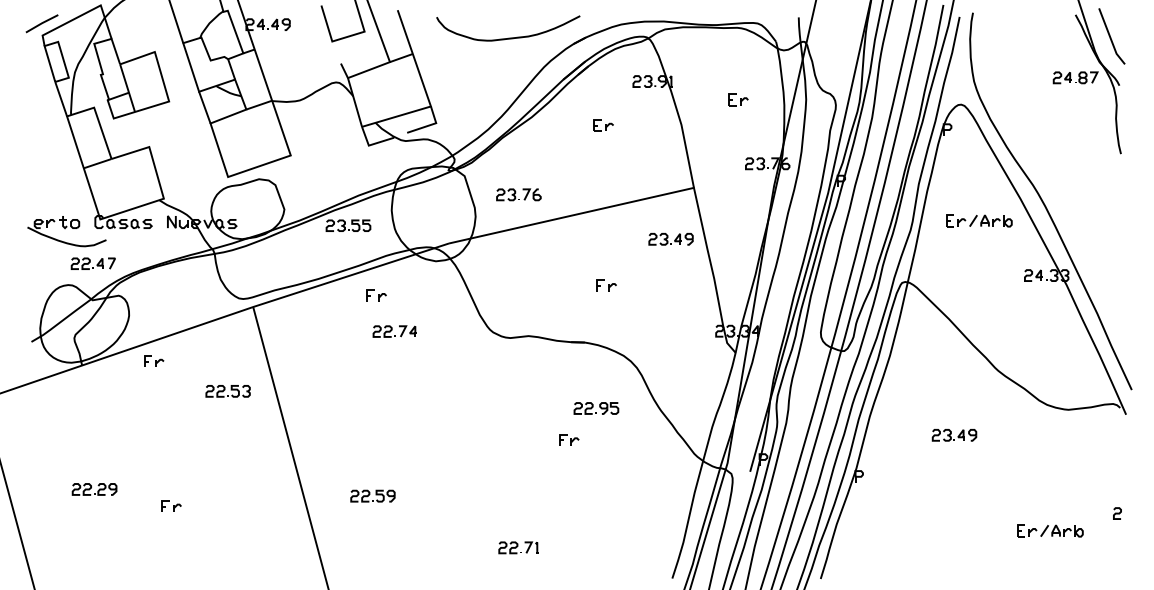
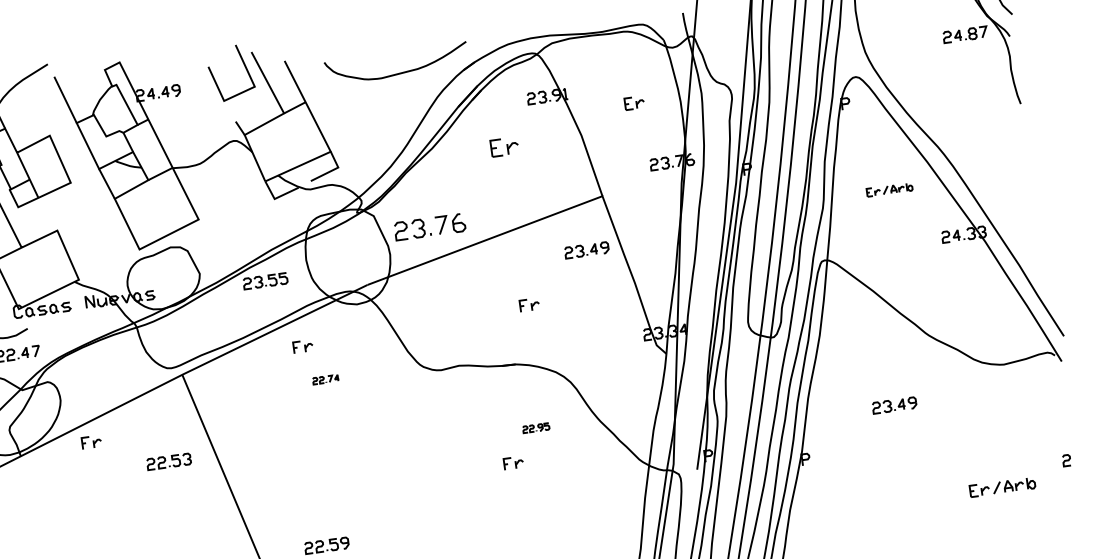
part: (603, 125) -> (504, 146), size x1.4
part: (518, 194) -> (429, 226), size x1.6
part: (979, 220) -> (889, 189), size x0.7
part: (394, 331) -> (325, 379), size x0.6
part: (596, 408) -> (536, 428), size x0.6

